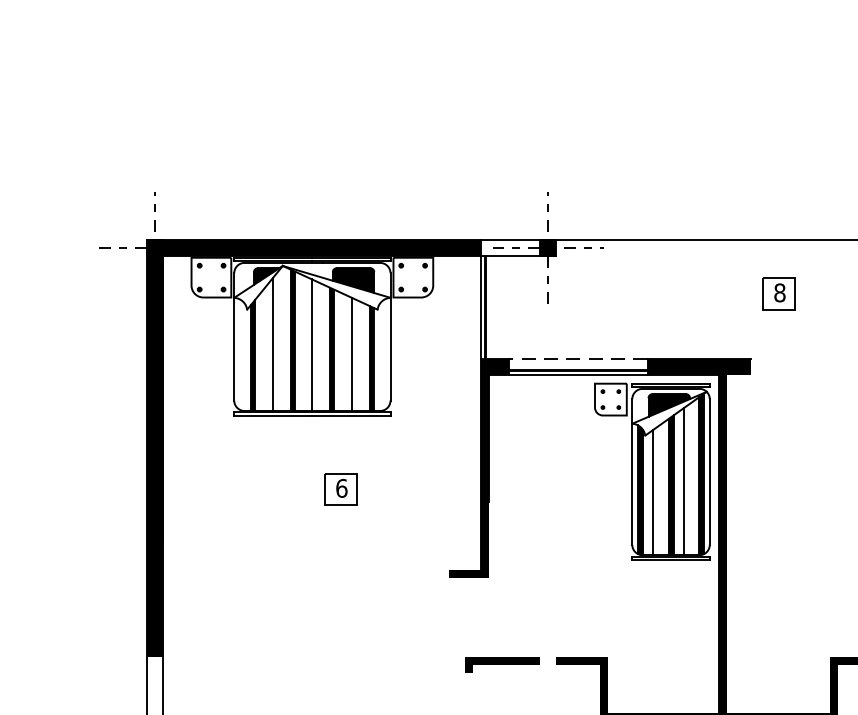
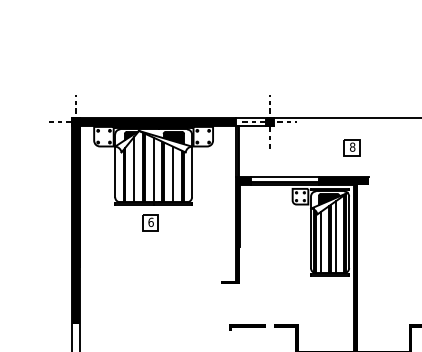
part: (777, 293) -> (351, 147), moved
line: (578, 358) -> (284, 176), dashed -> solid
part: (340, 488) -> (150, 222), moved

